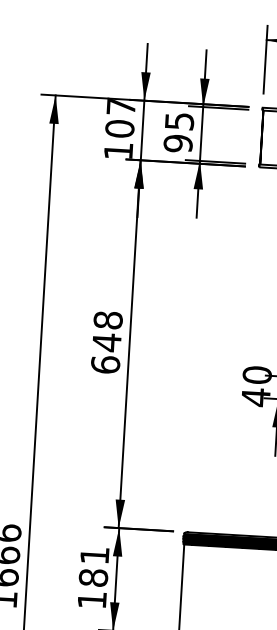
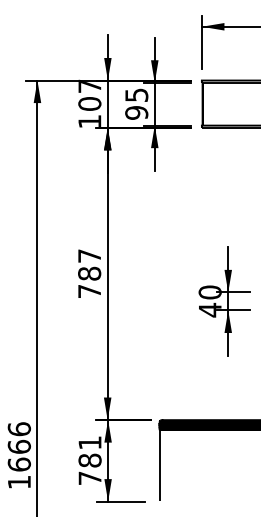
text: (106, 342) -> (89, 273), 648 -> 787
text: (91, 599) -> (89, 477), 181 -> 781

